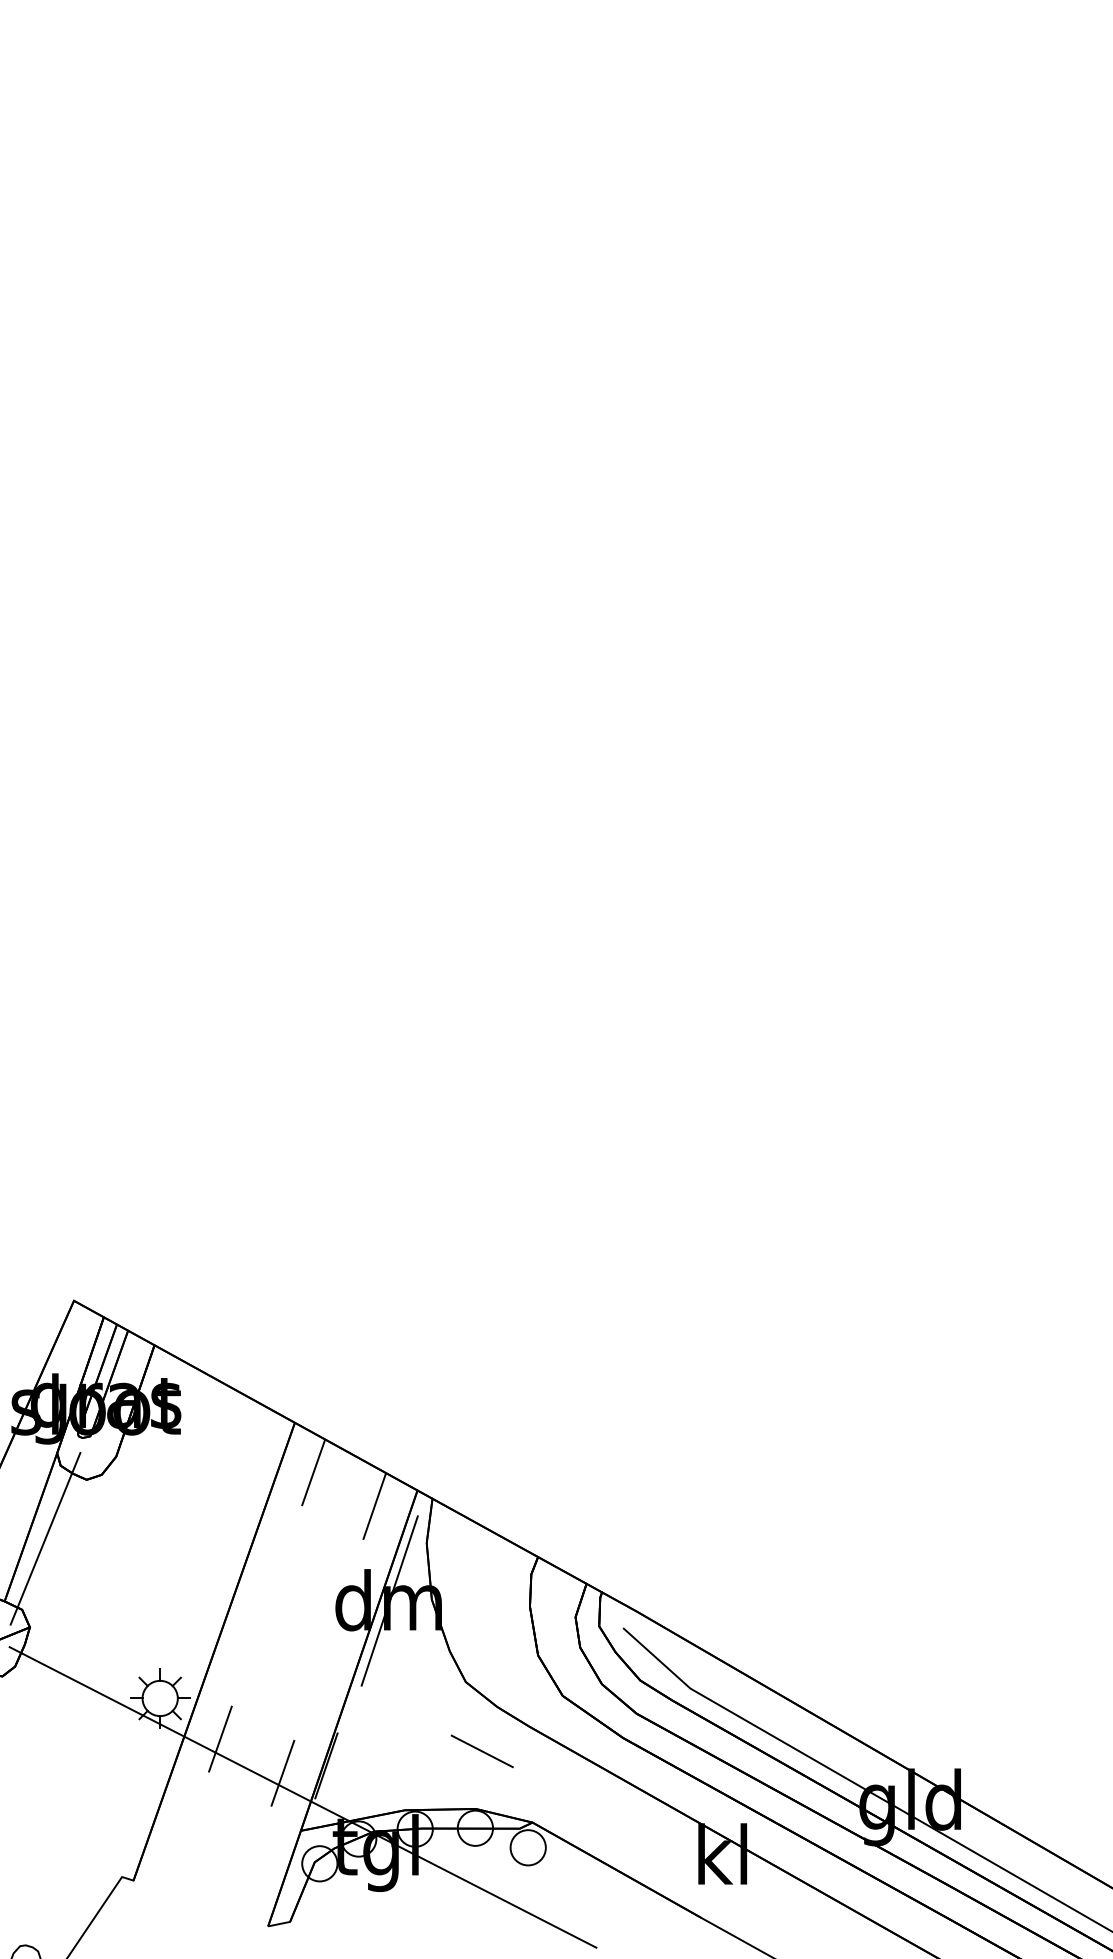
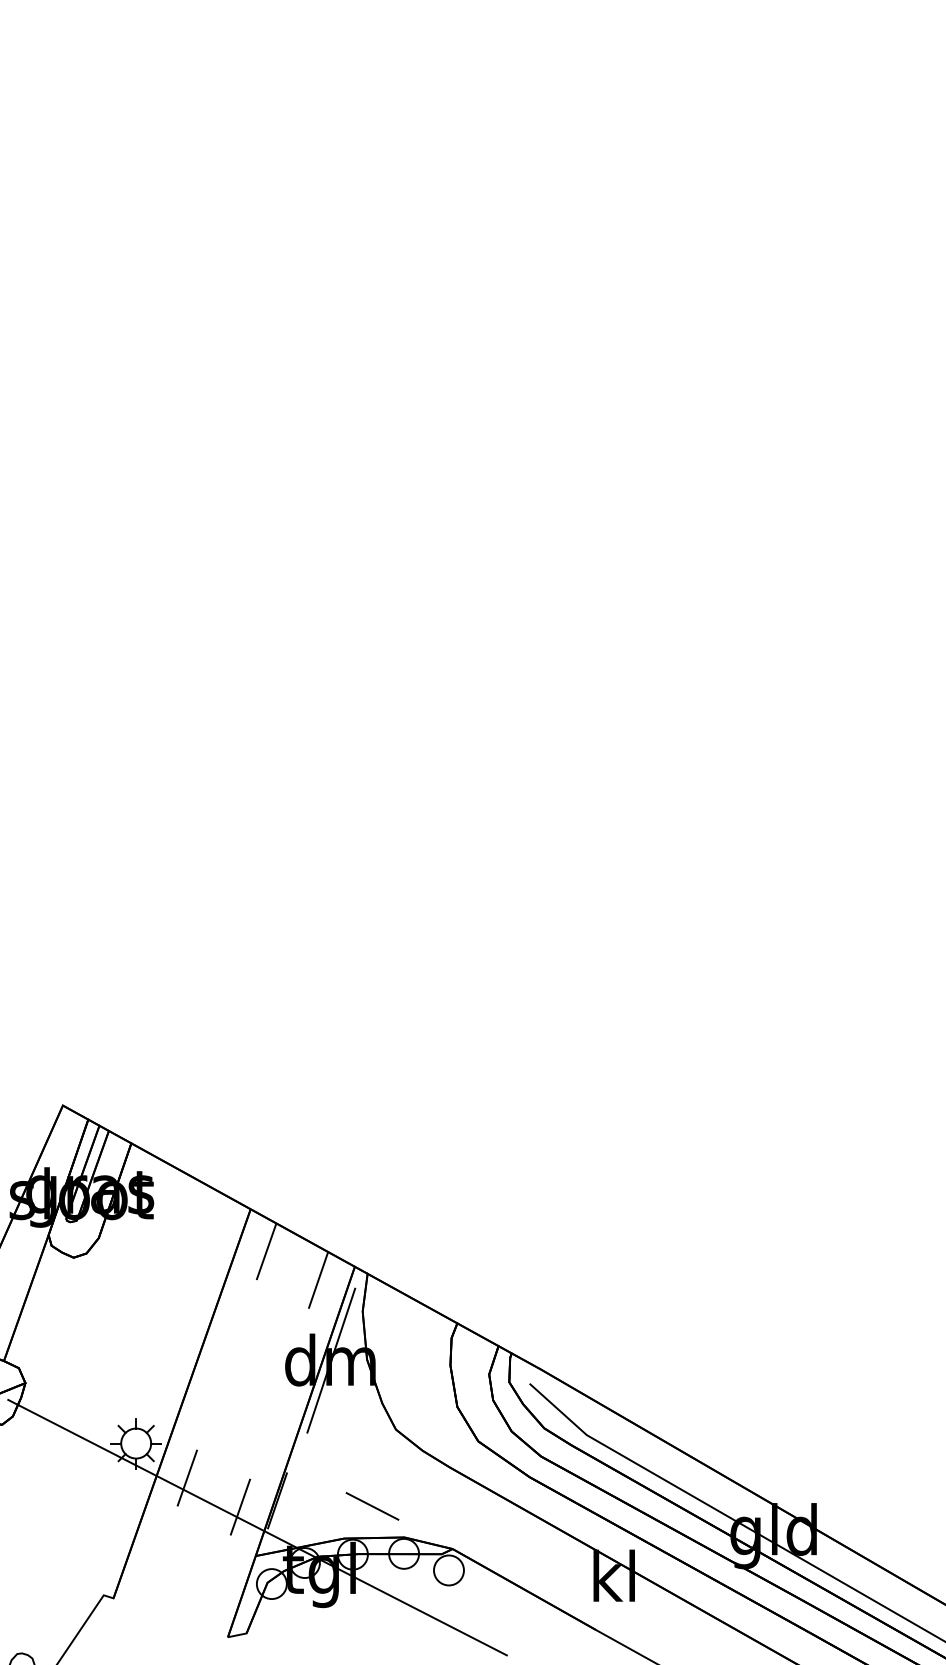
line: (45, 1538) -> (38, 1307), removed
line: (481, 1751) -> (371, 1506), moved

